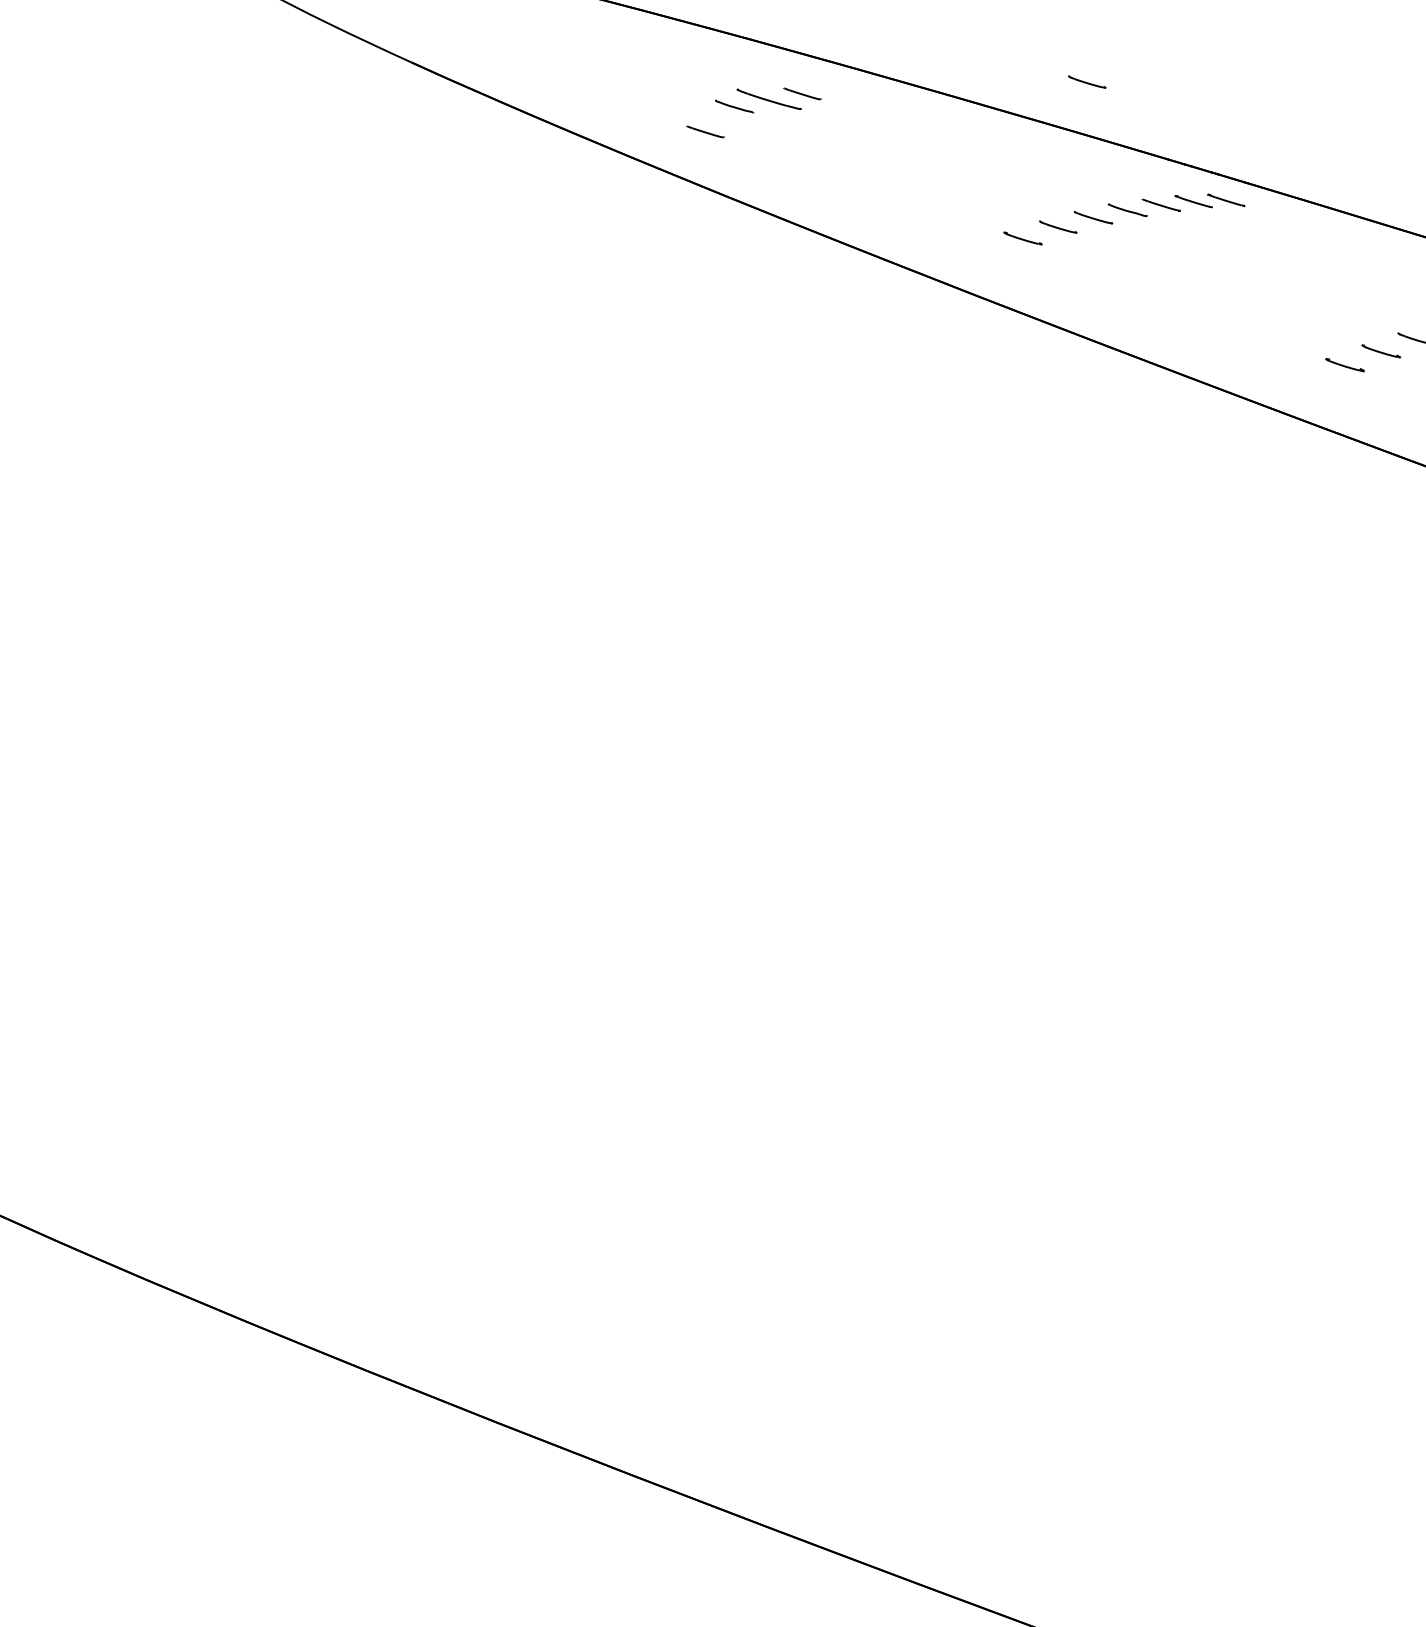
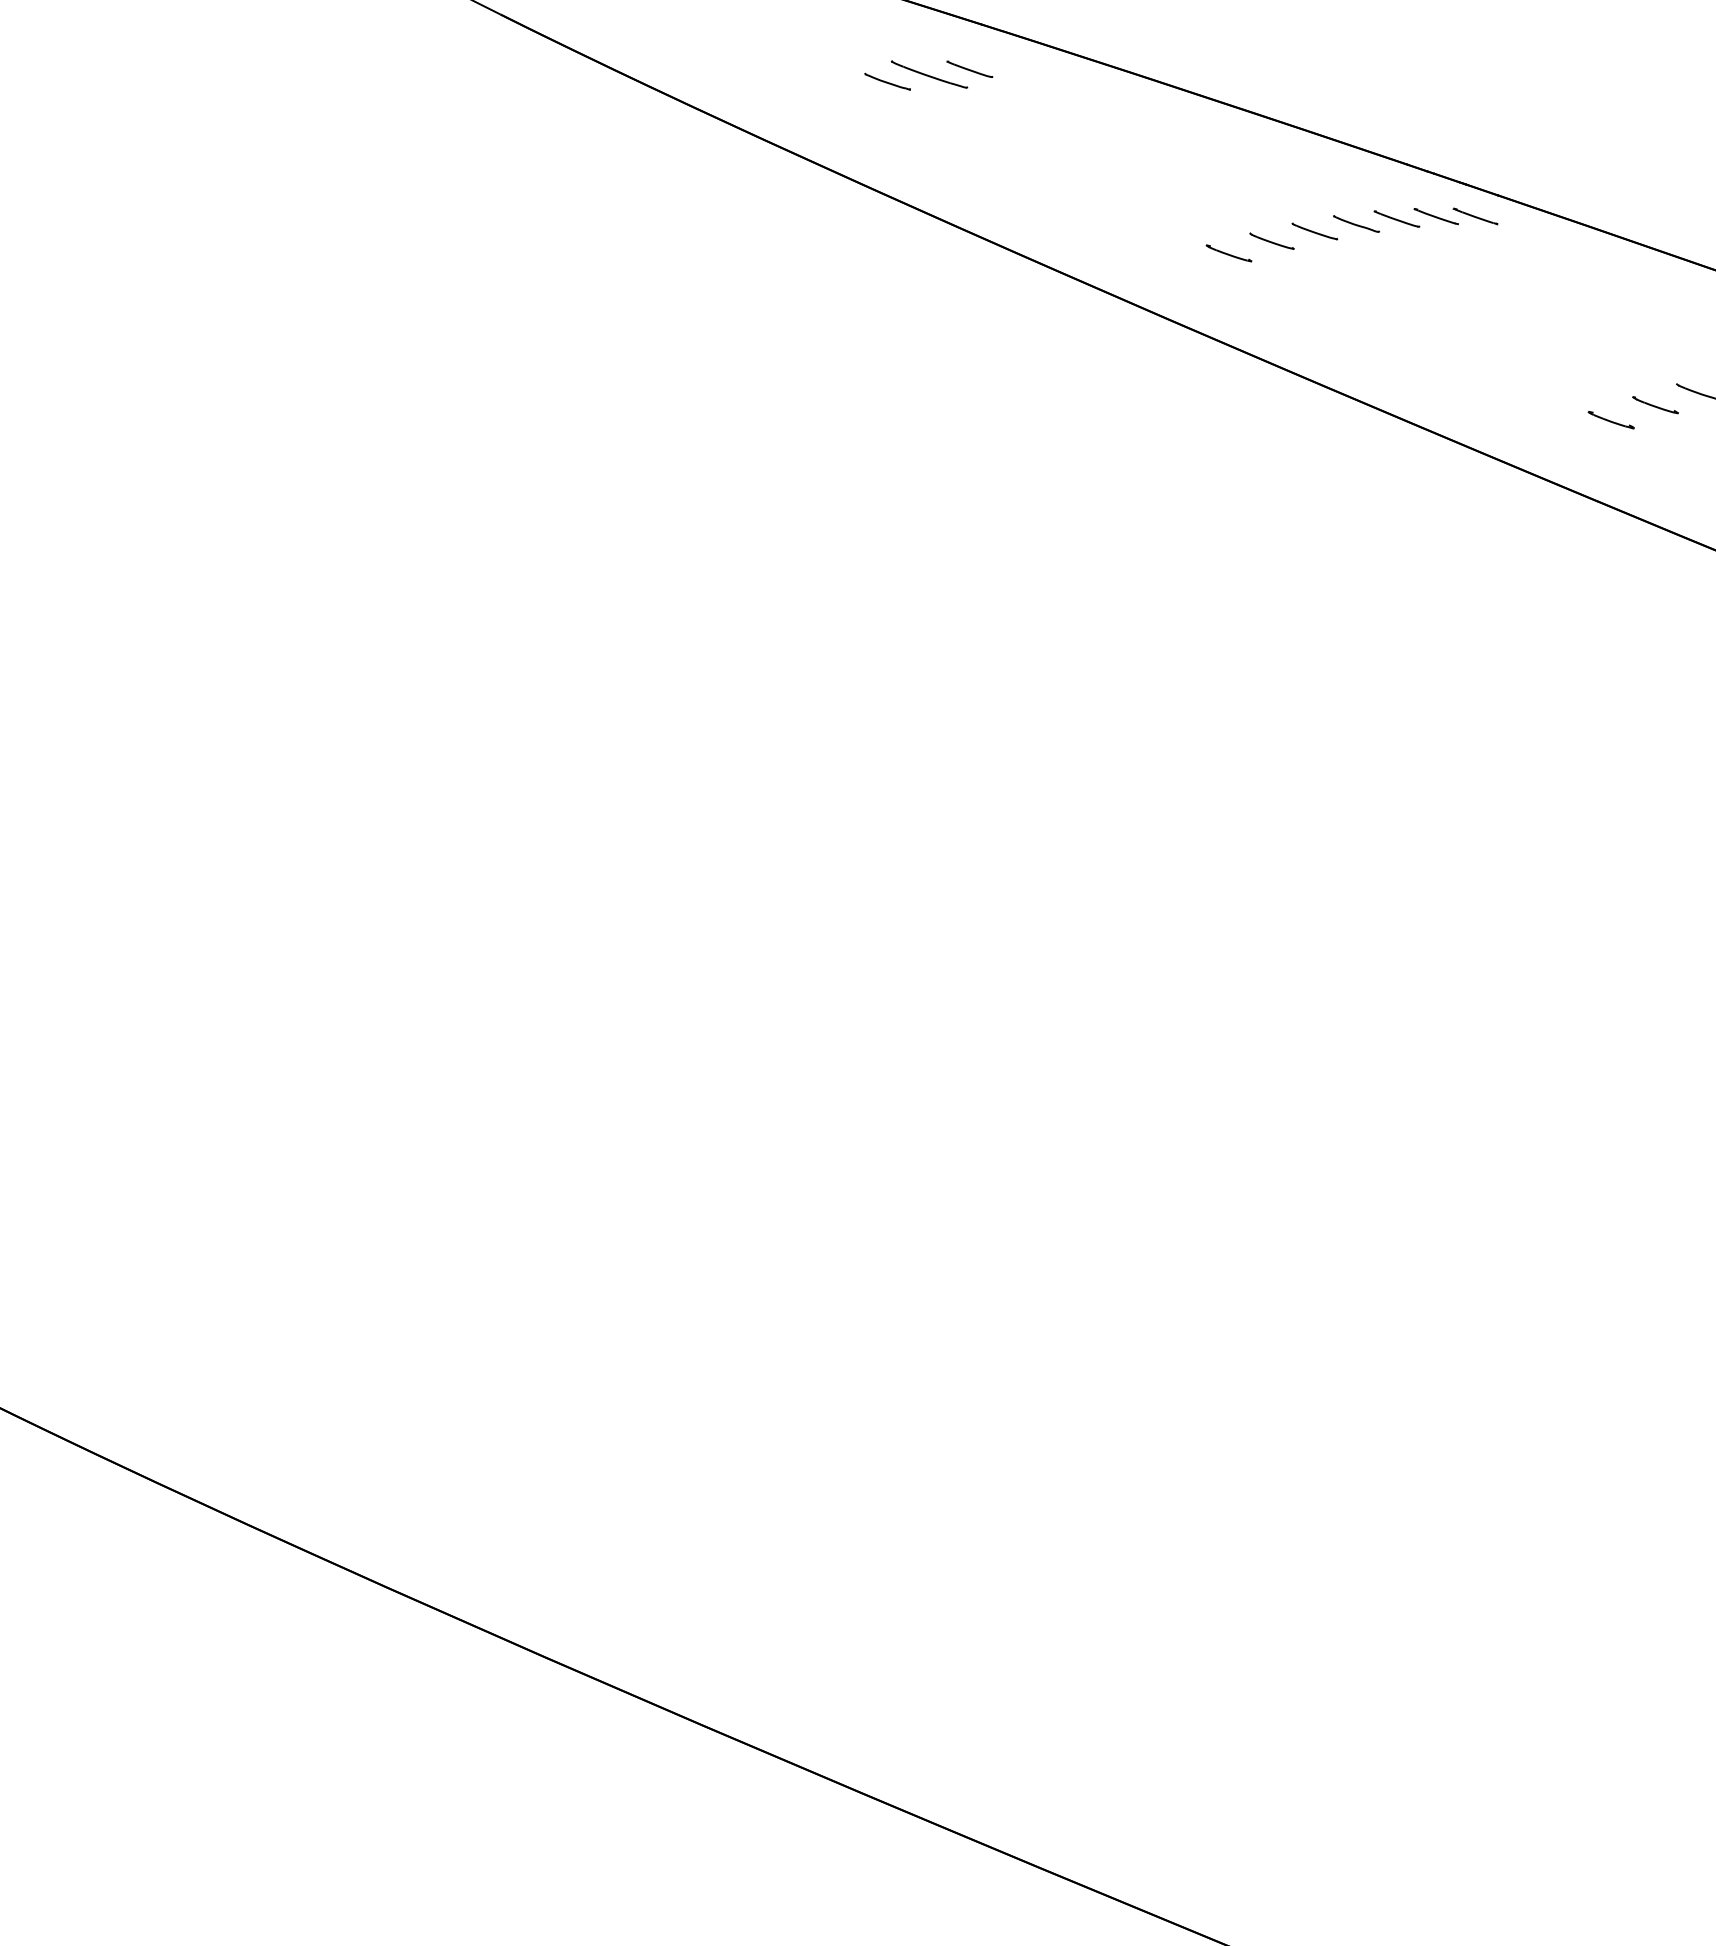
part: (1087, 81) -> (1313, 67), removed
line: (705, 131) -> (851, 110), removed

